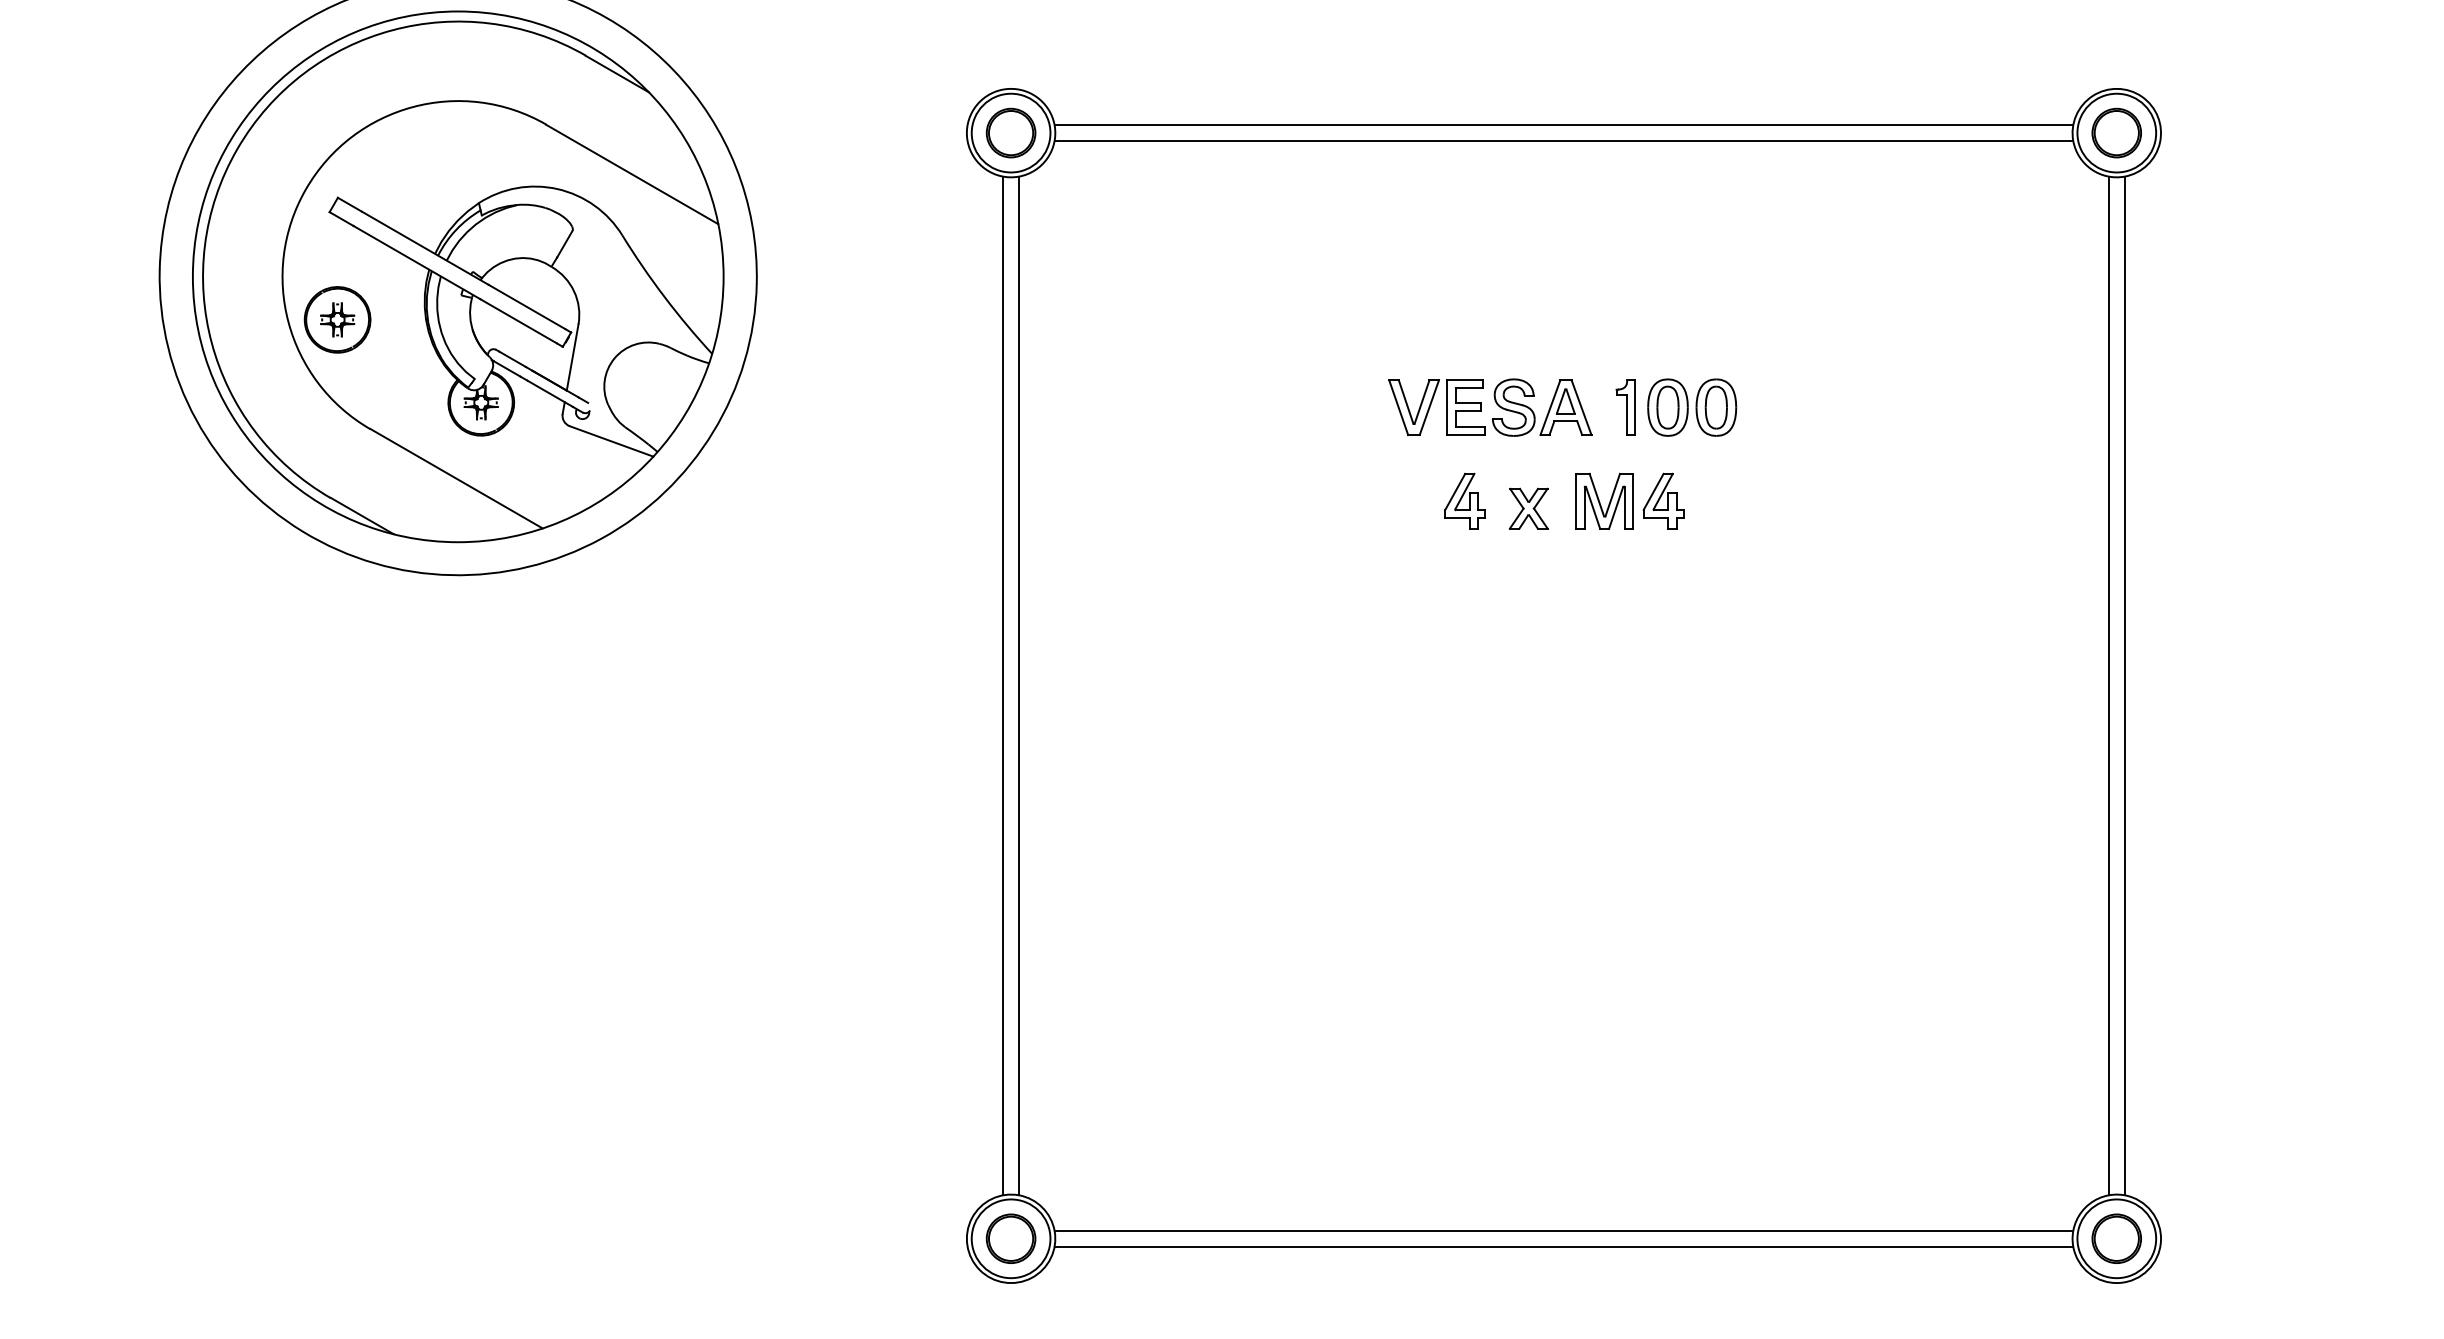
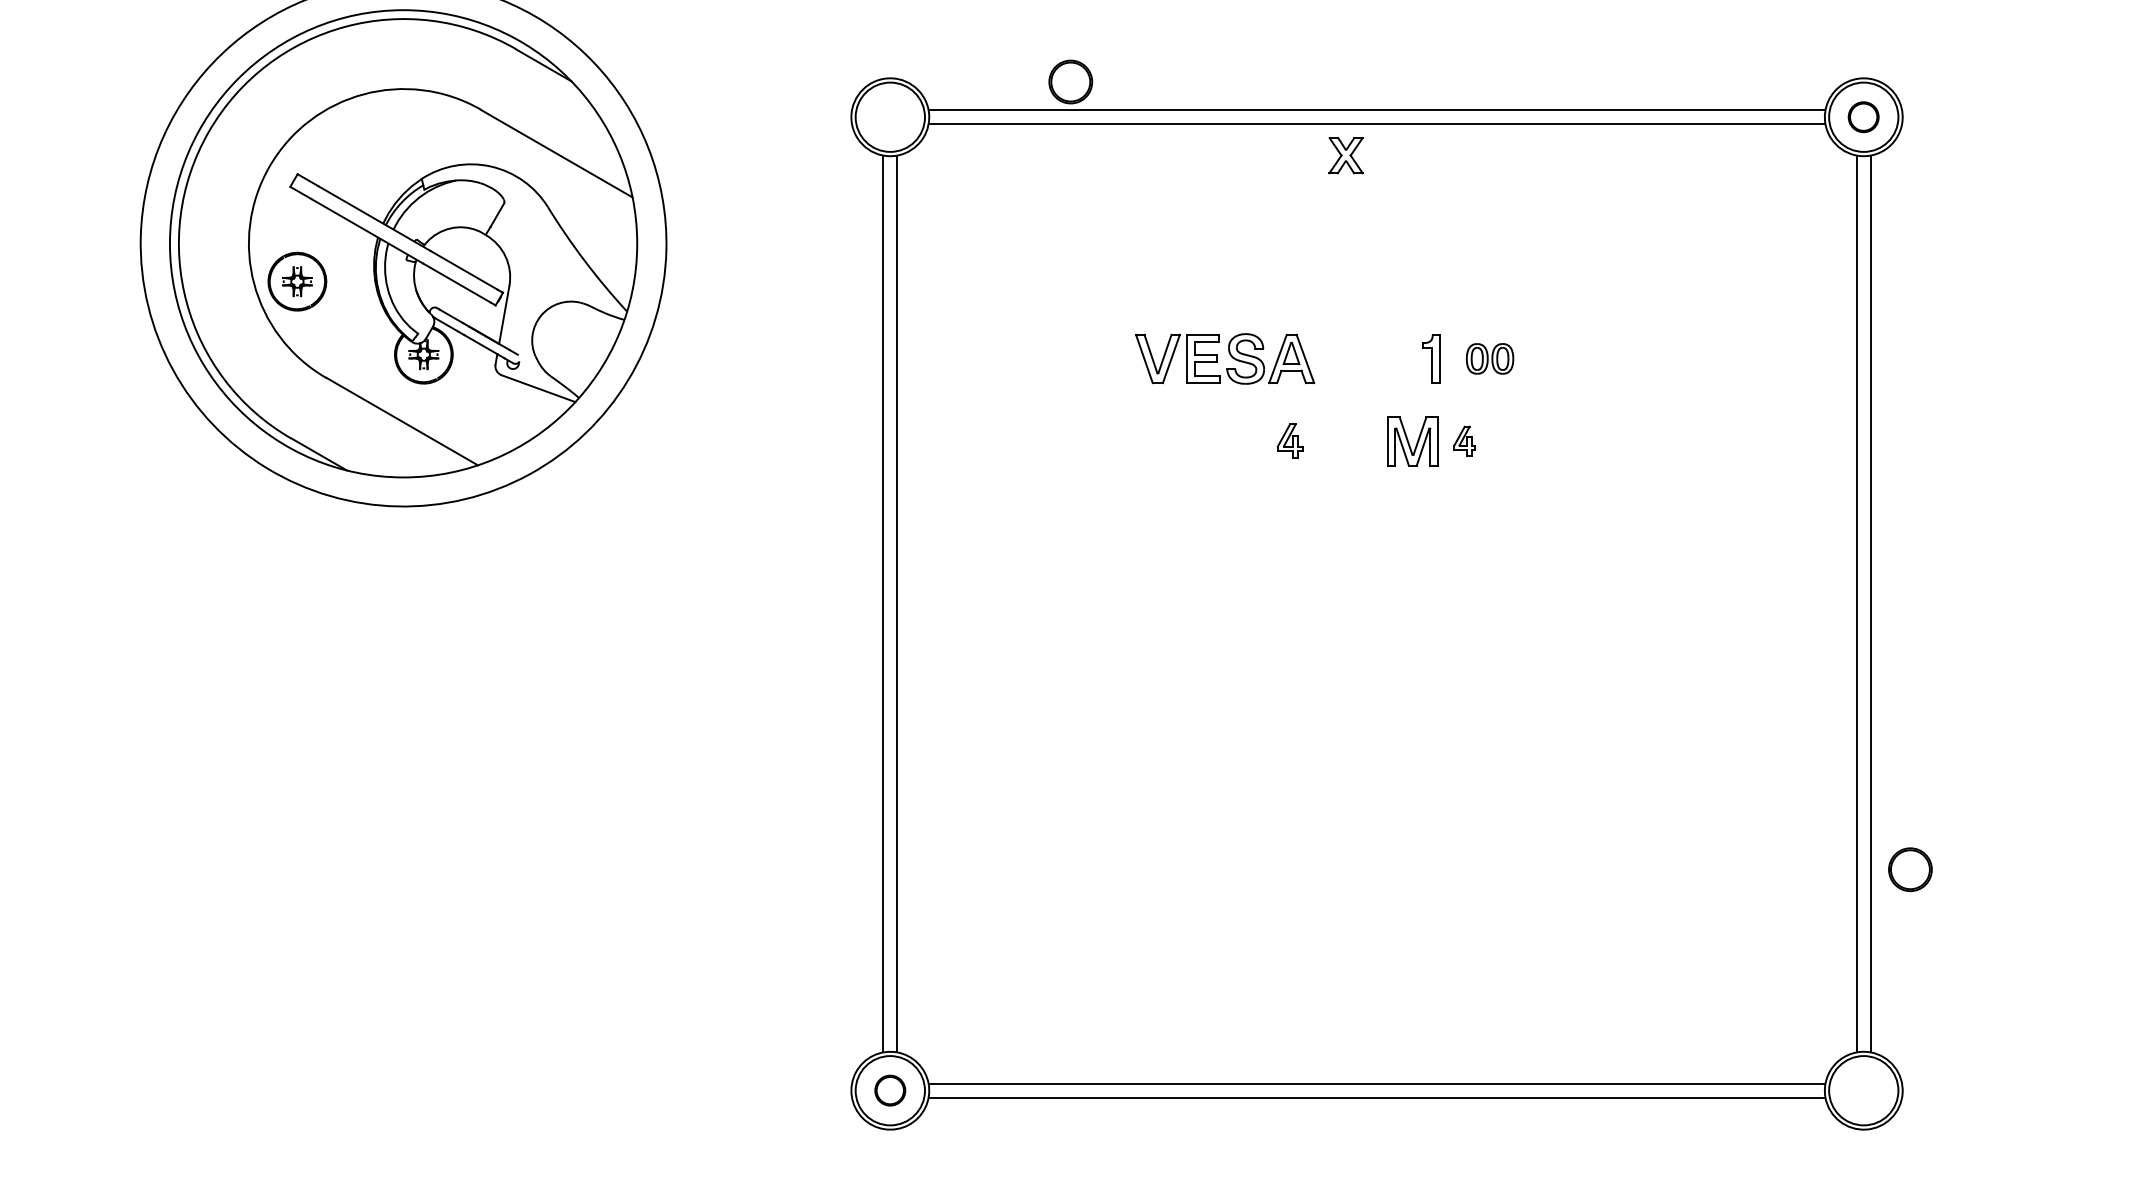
part: (1010, 132) -> (1070, 81), moved
part: (2116, 132) -> (1863, 116), size x0.7
part: (1496, 404) -> (1230, 356), moved
part: (1692, 407) -> (1490, 358), size x0.6
part: (1464, 500) -> (1289, 440), size x0.7
part: (1663, 500) -> (1464, 440), size x0.6
part: (1528, 508) -> (1345, 155), moved
part: (1010, 1238) -> (889, 1090), size x0.7
part: (2116, 1238) -> (1910, 869), moved

